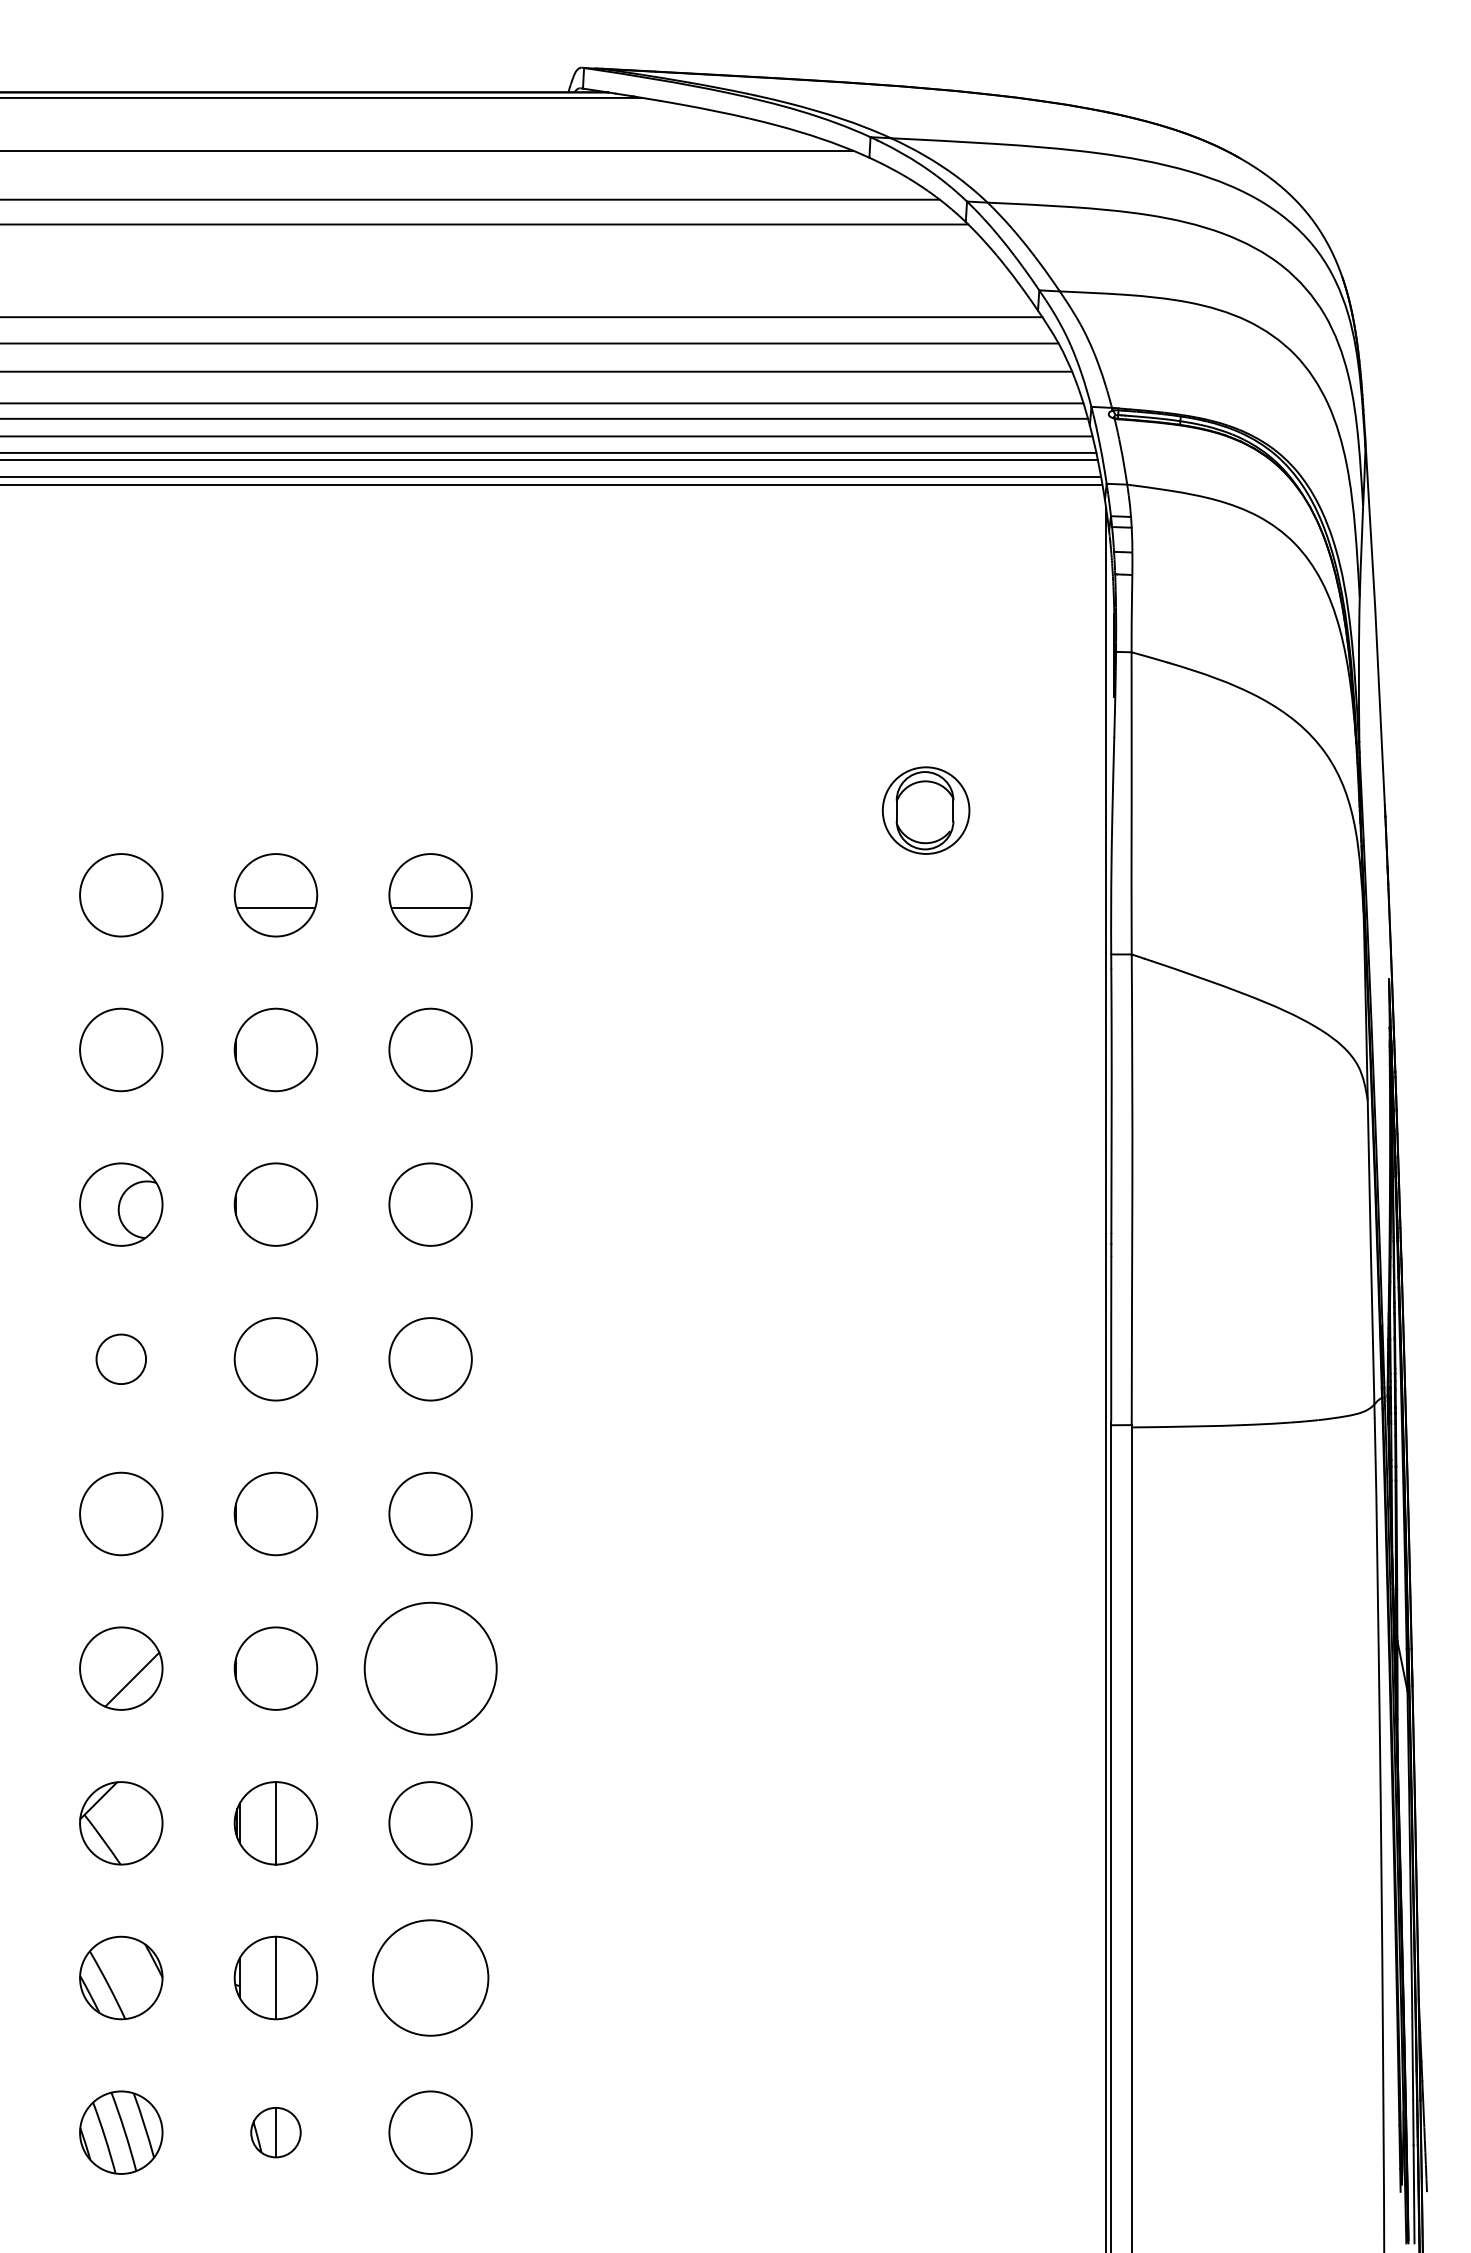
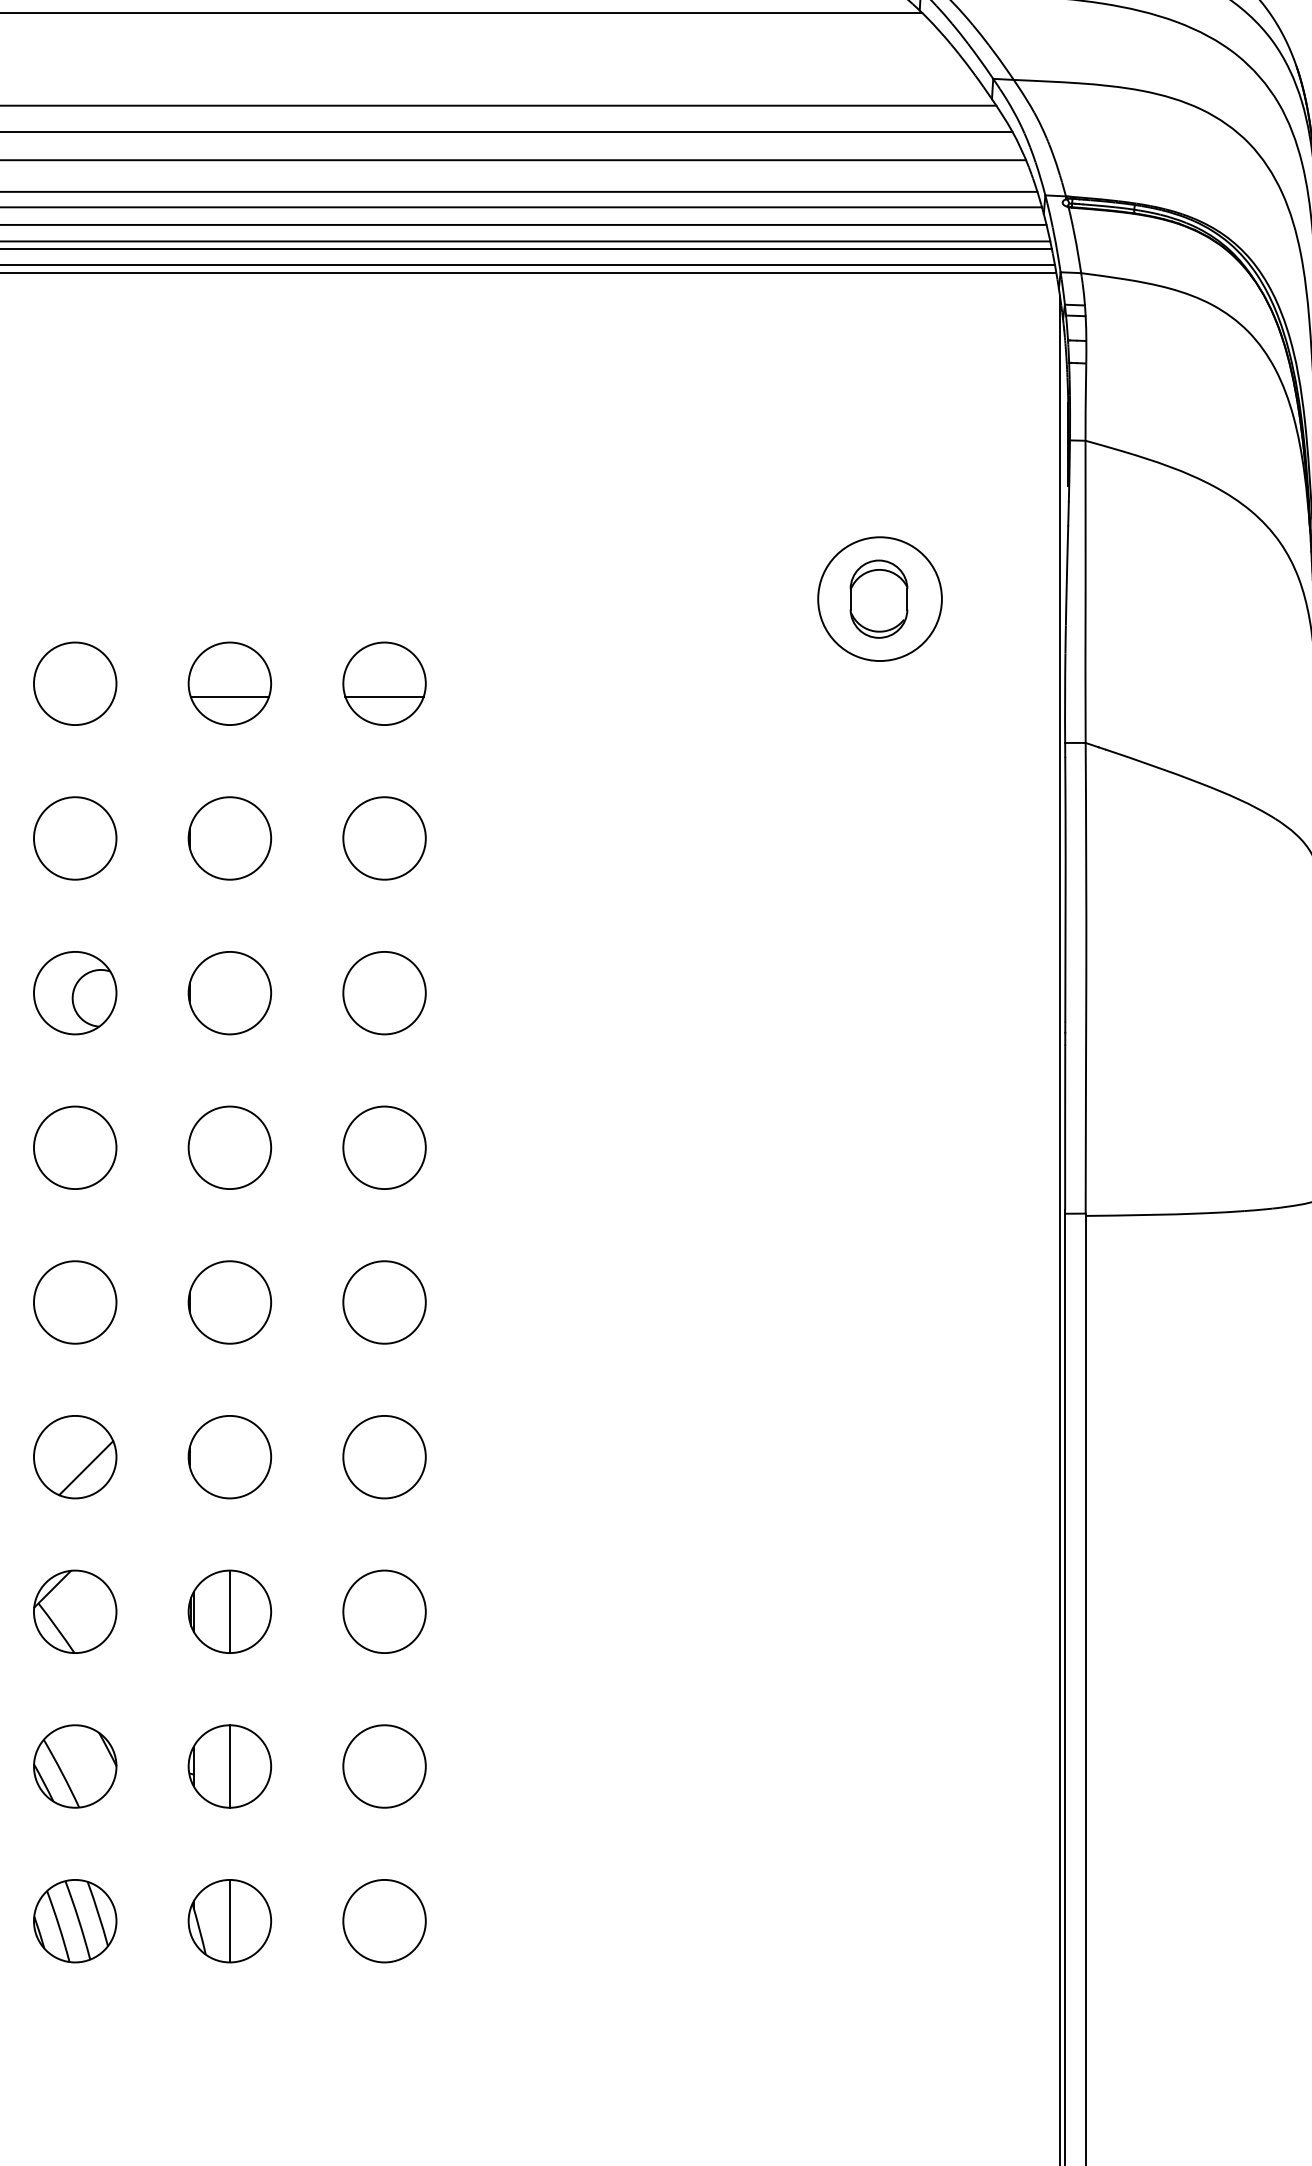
circle: (925, 810) -> (879, 599), size x1.43
circle: (121, 1359) -> (75, 1148), size x1.67
circle: (430, 1668) -> (384, 1457), size x0.62
circle: (430, 1977) -> (384, 1766), size x0.71
part: (275, 2132) -> (229, 1921), size x1.67

